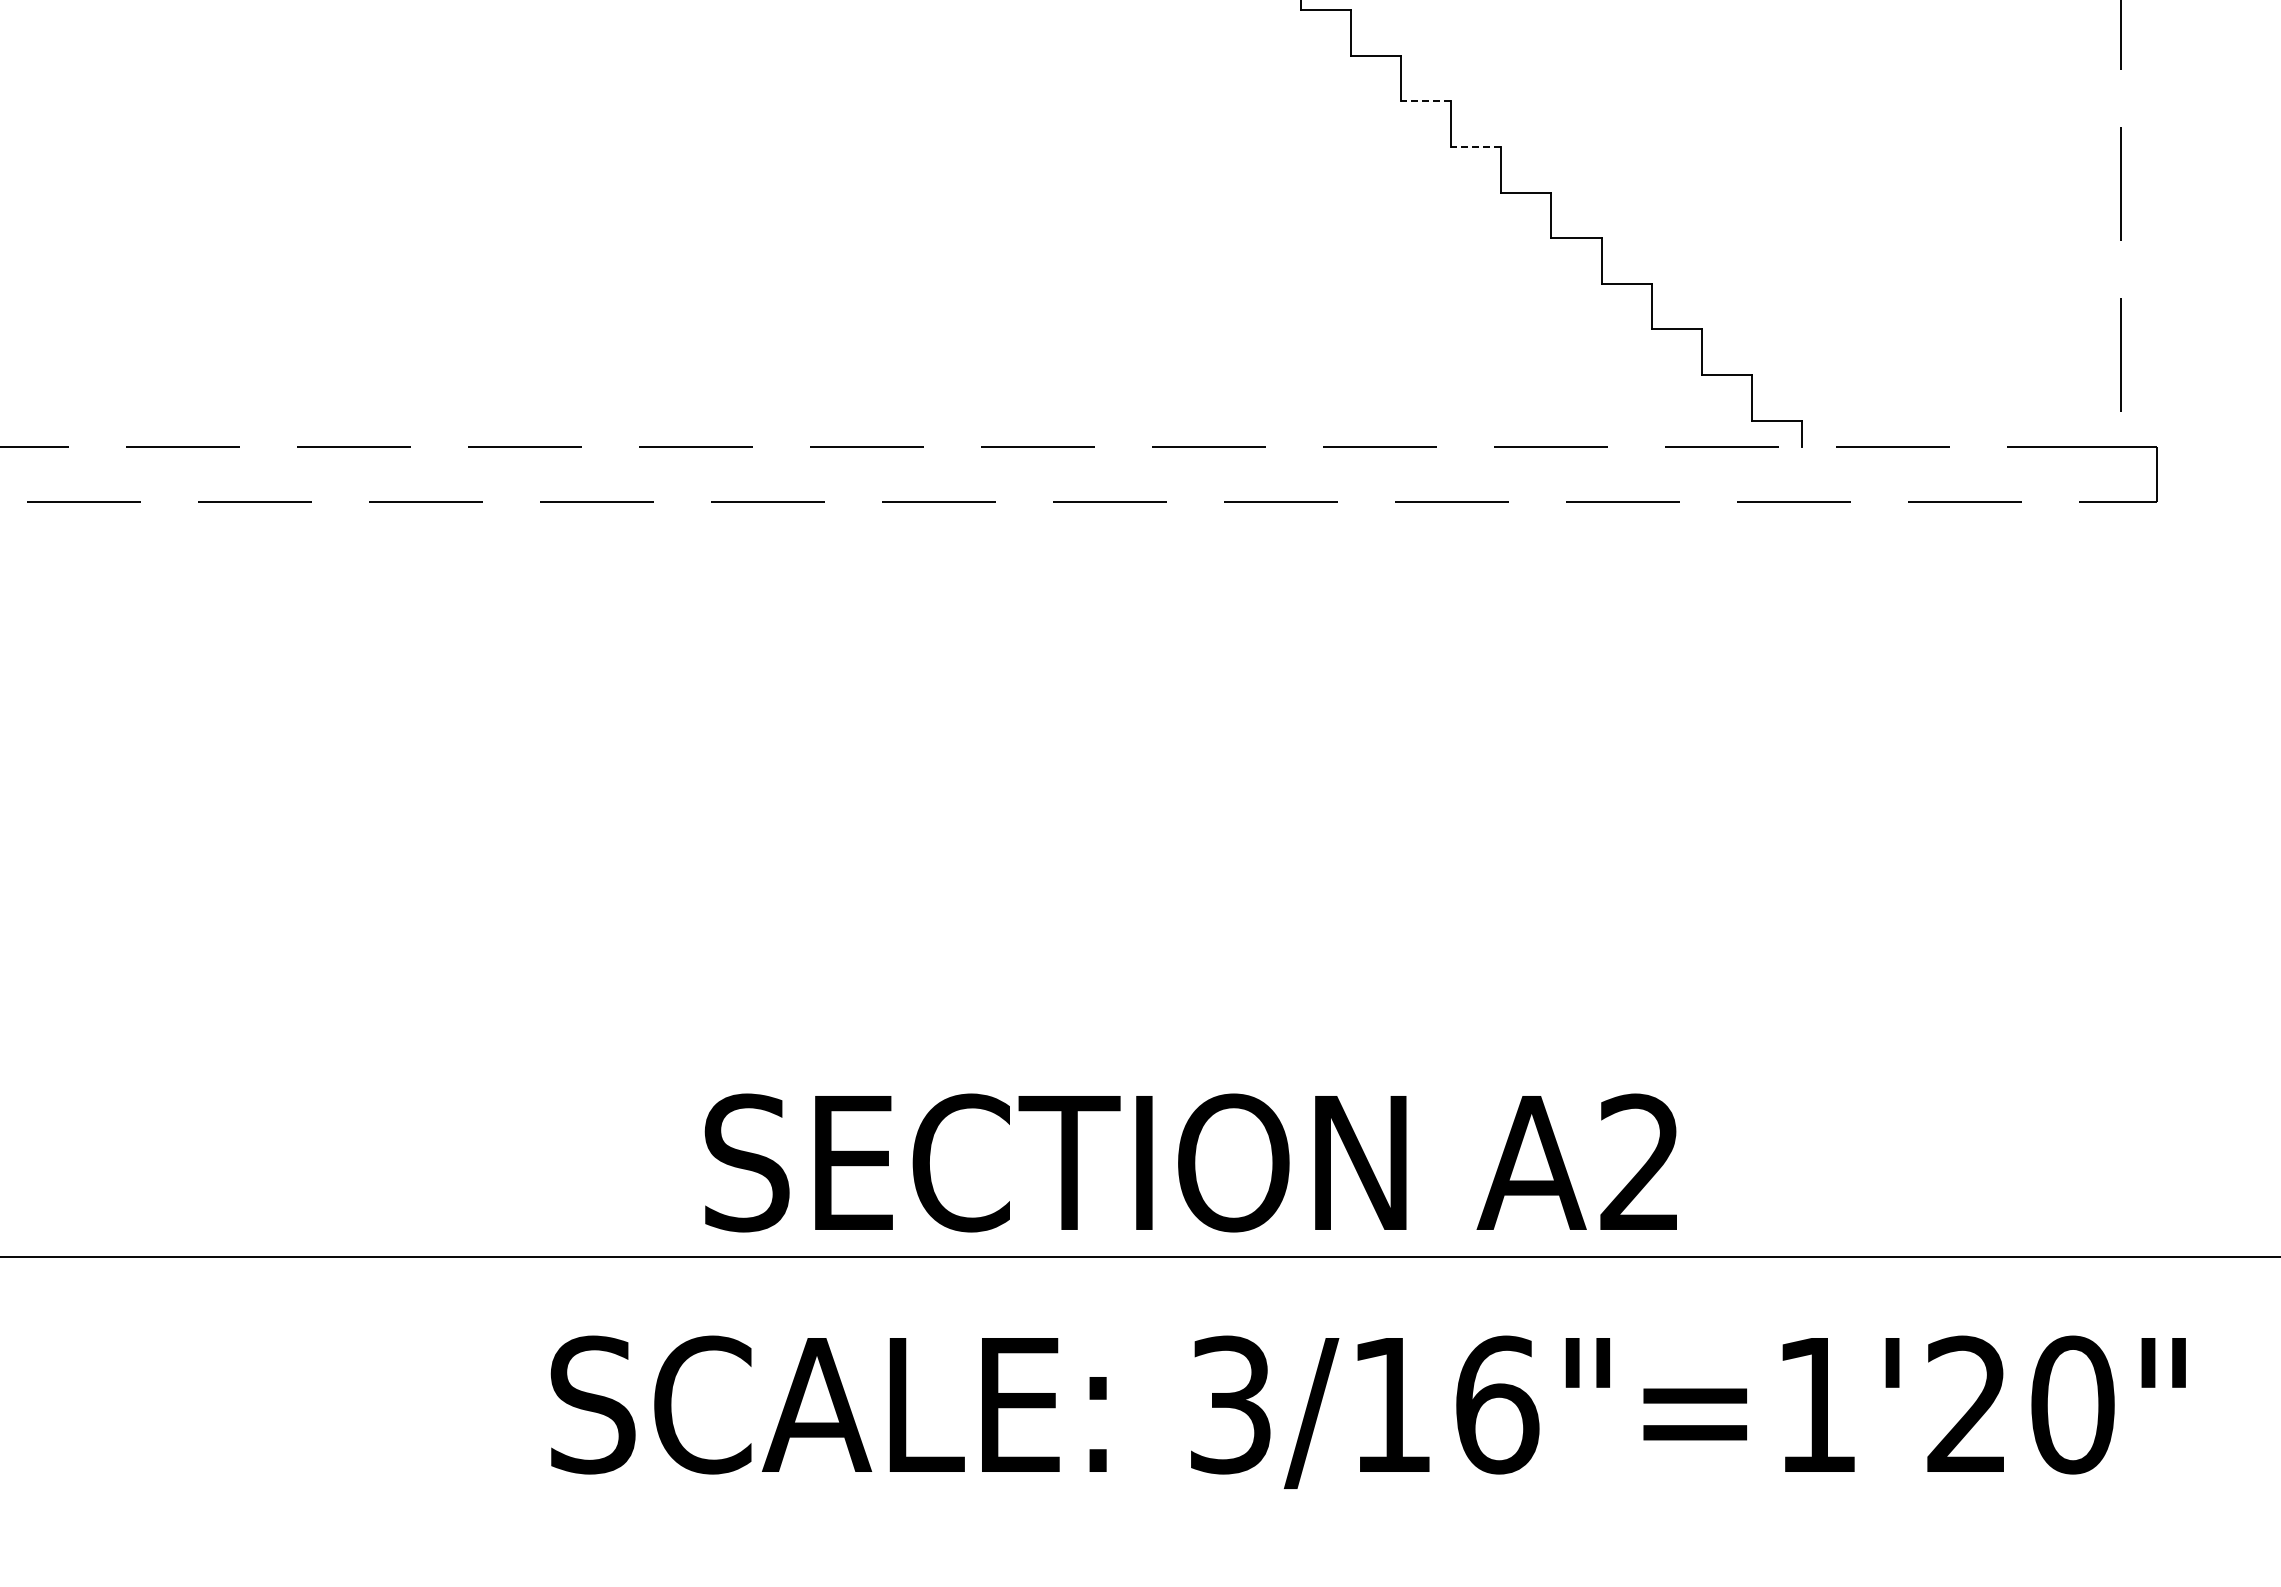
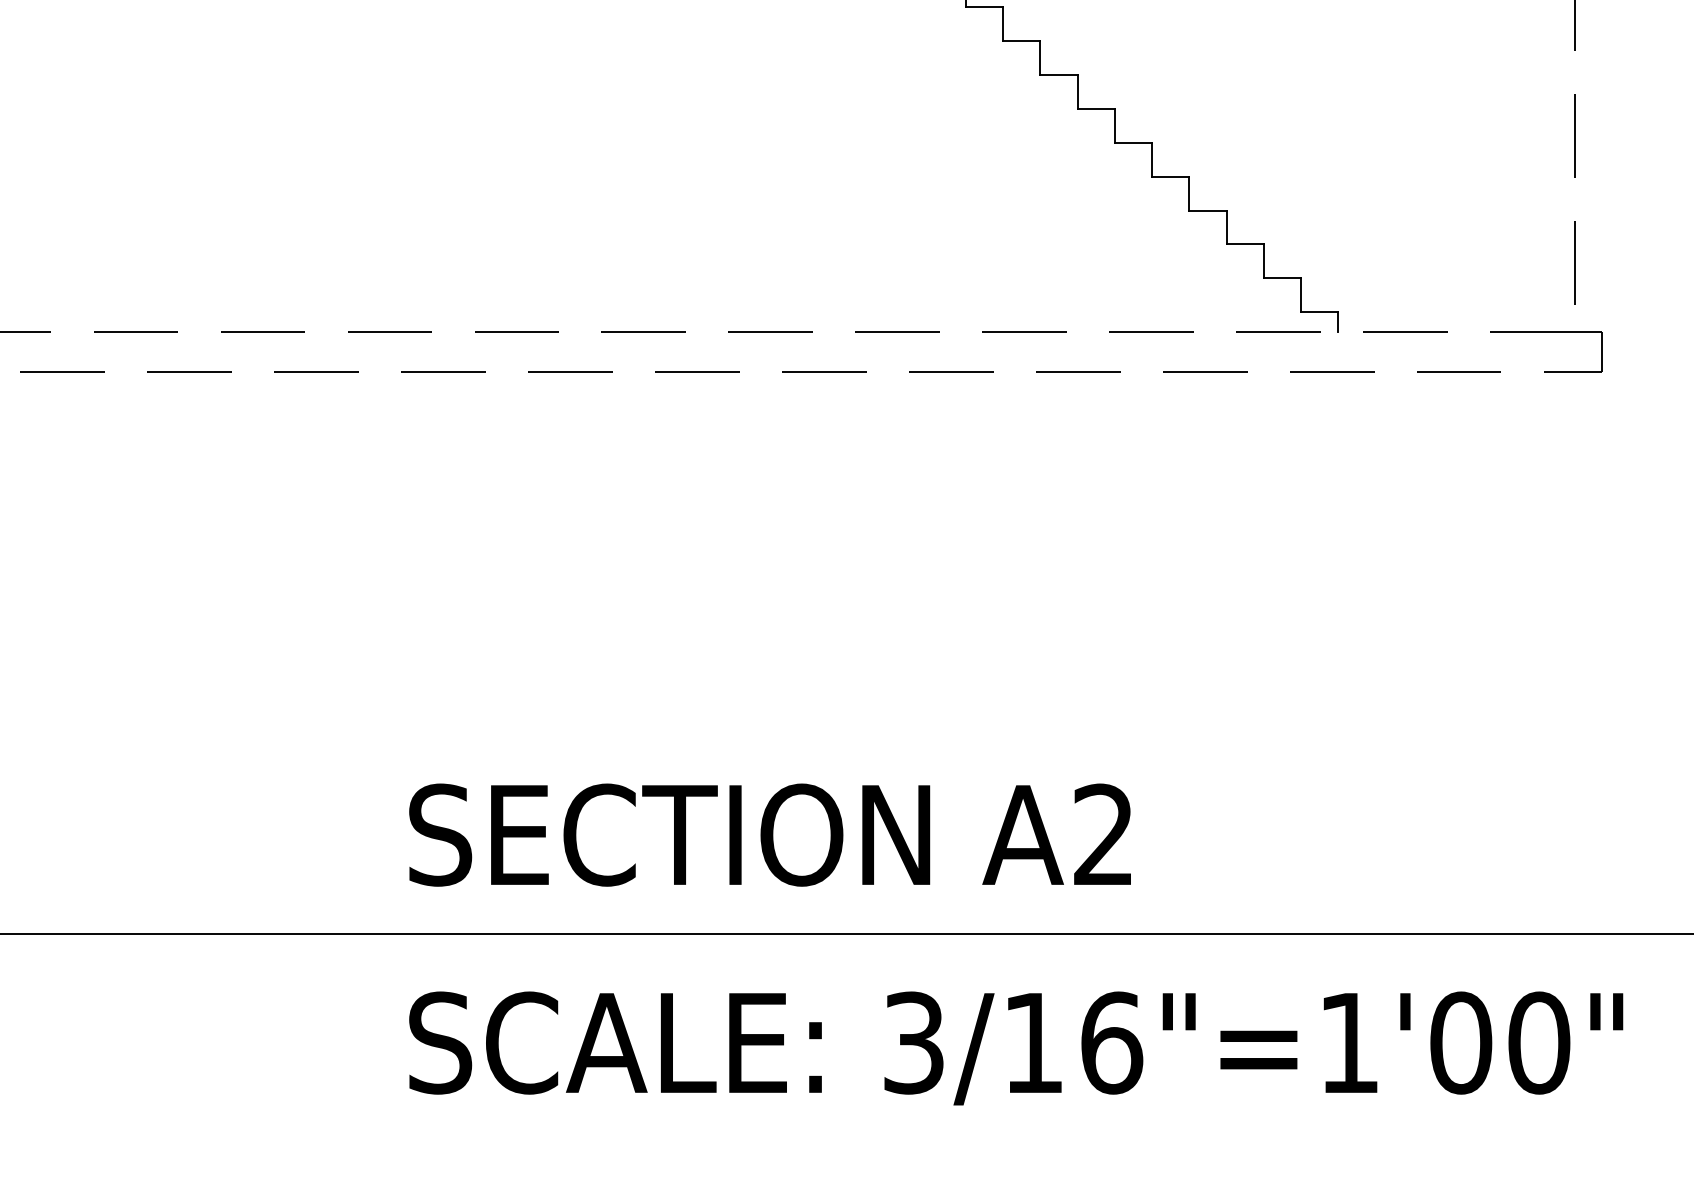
line: (1425, 101) -> (1058, 75), dashed -> solid
line: (1475, 147) -> (1095, 109), dashed -> solid
text: (1190, 1162) -> (769, 834), moved
text: (1967, 1404) -> (1461, 1042), 3/16"=1'20" -> 3/16"=1'00"

